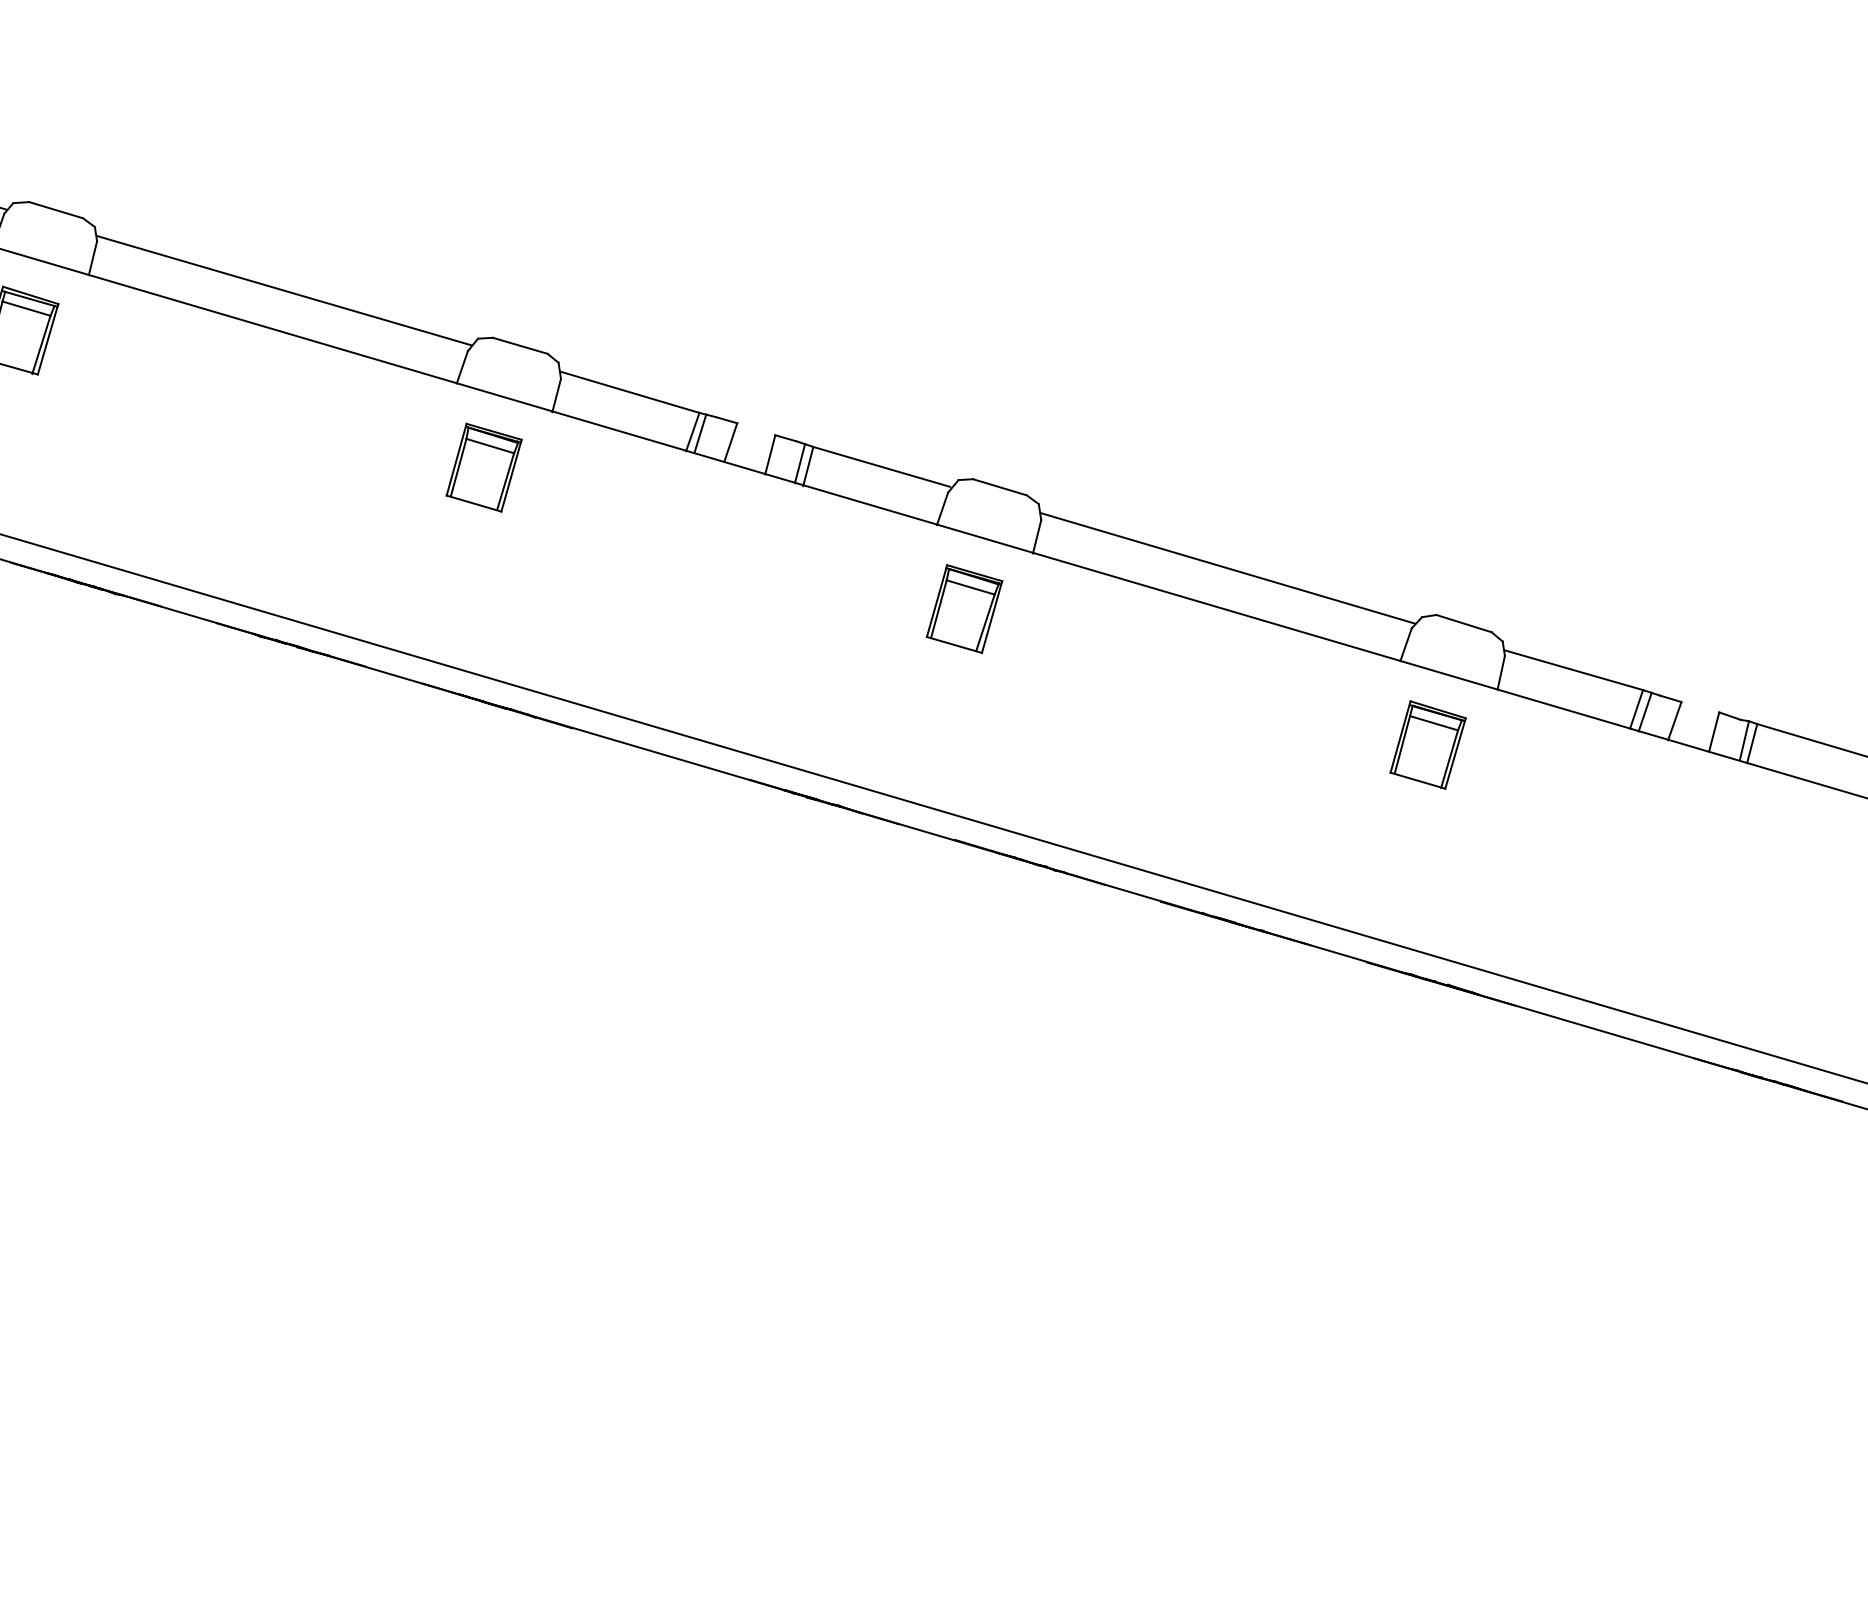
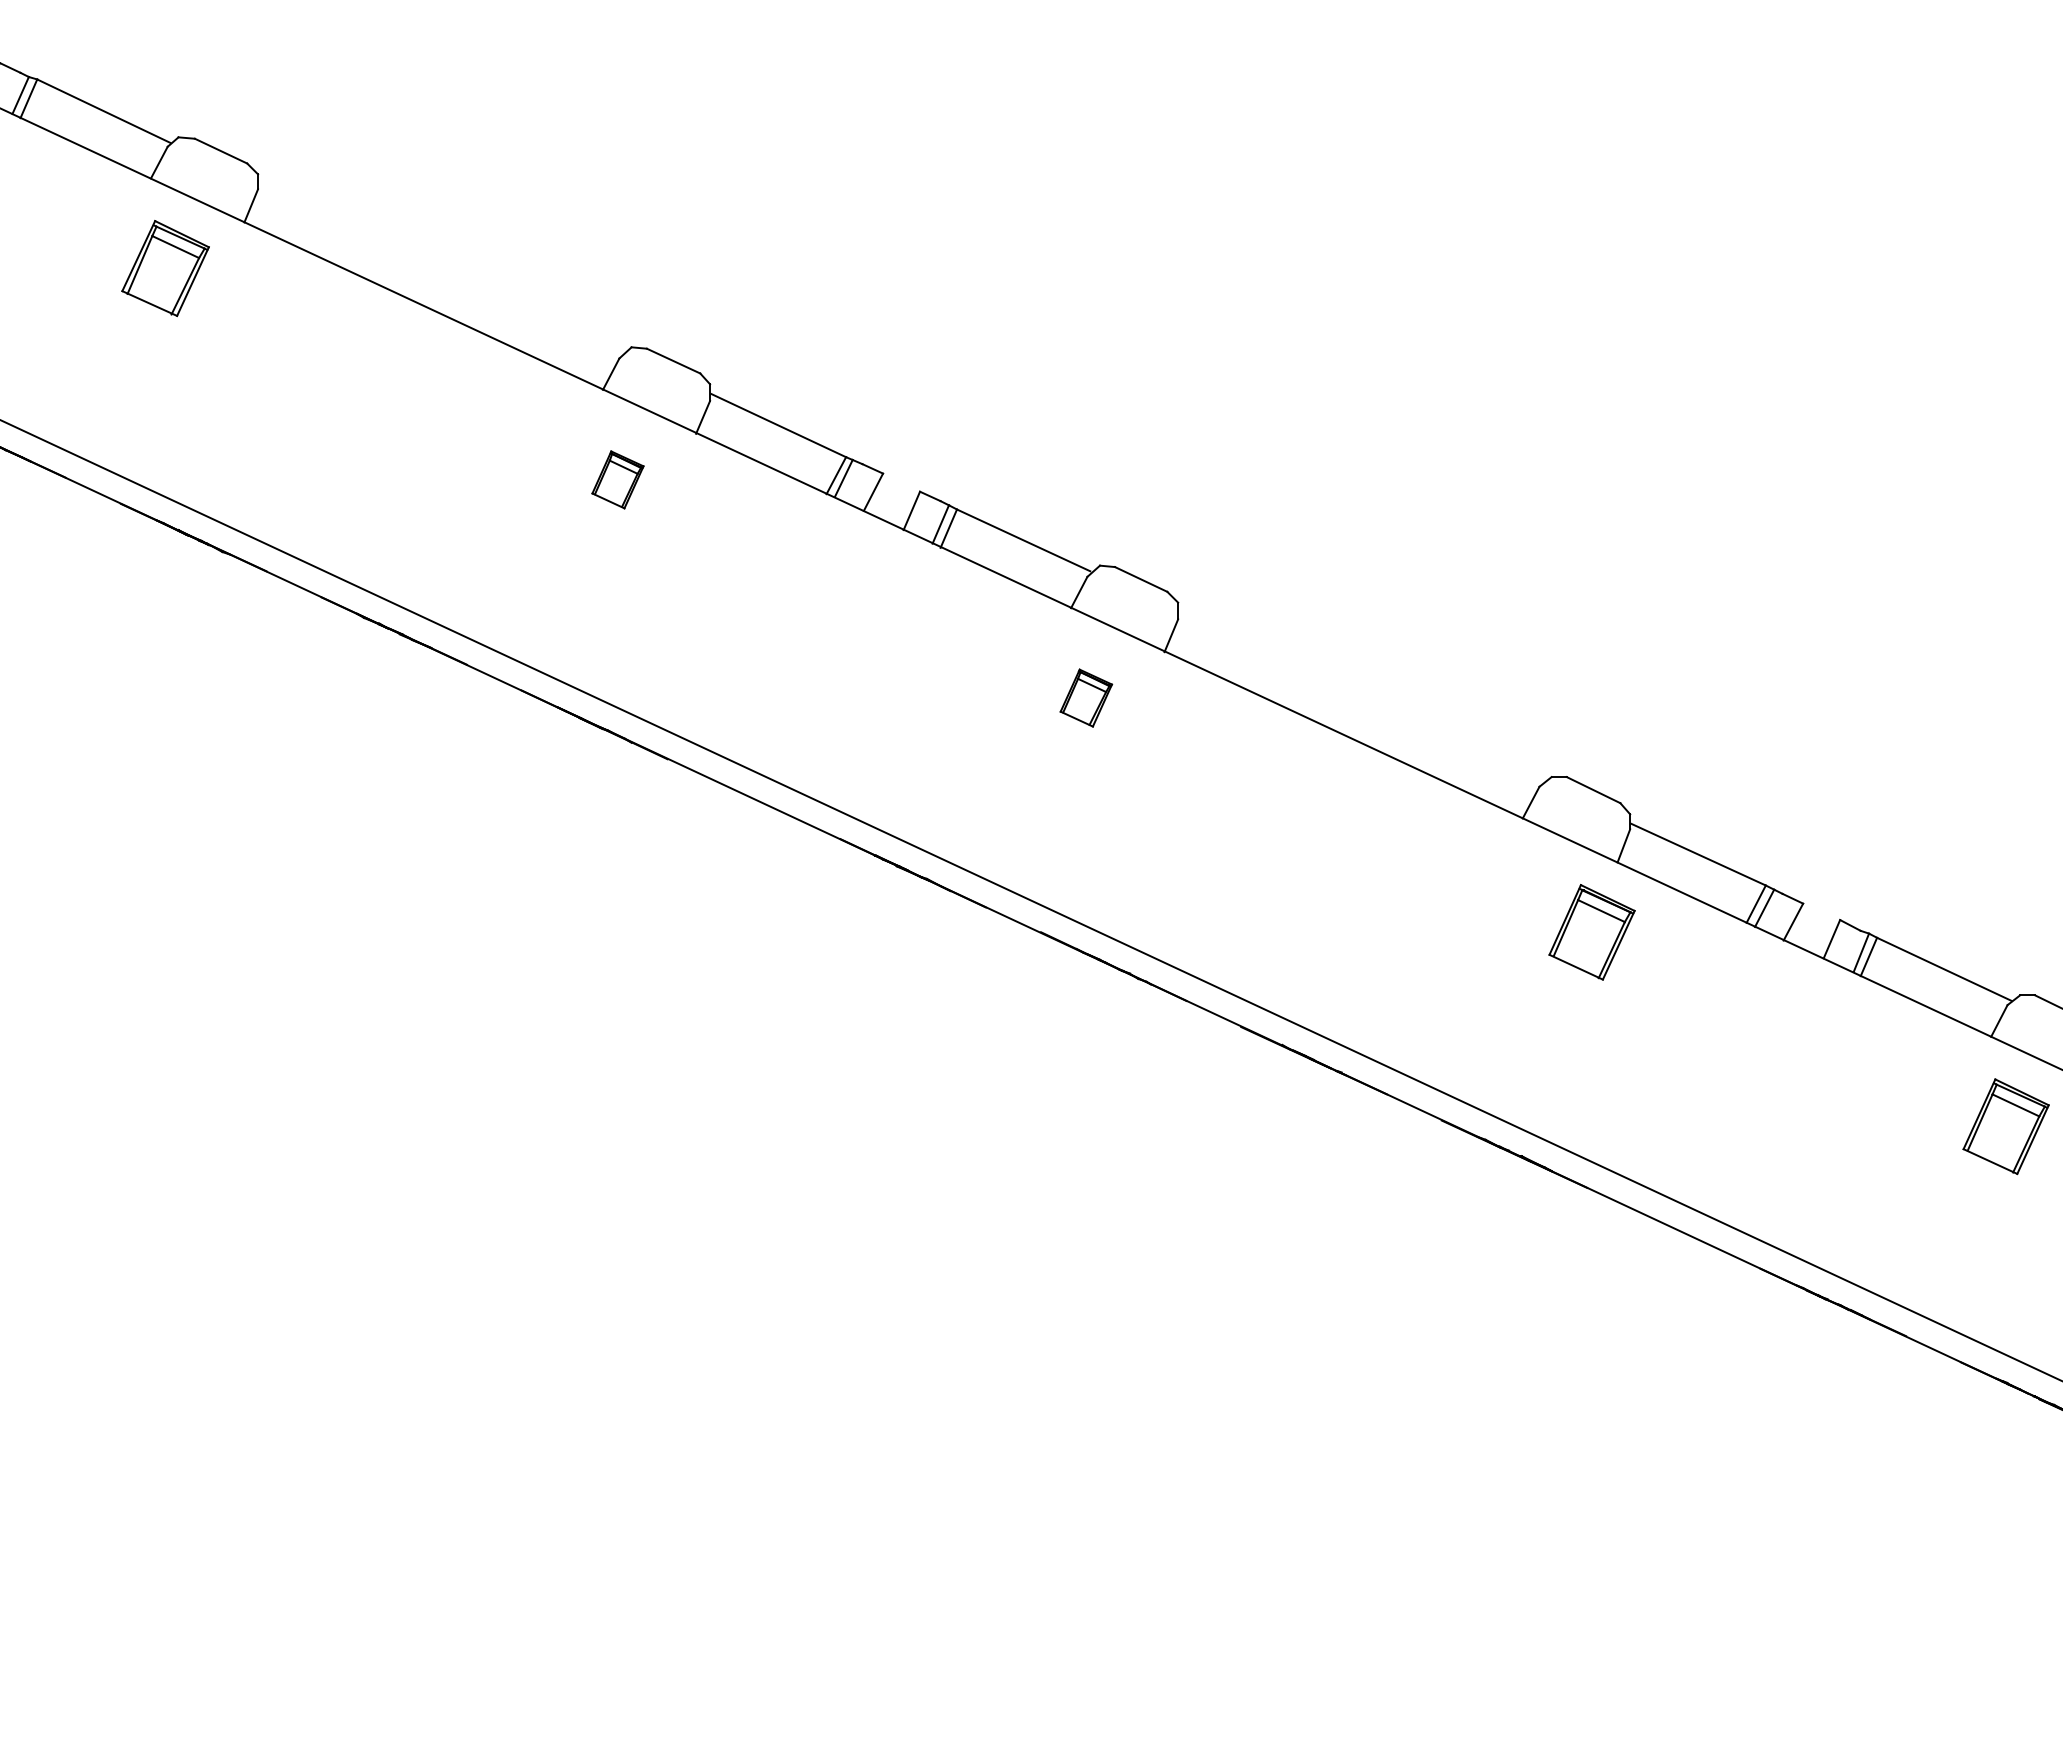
line: (284, 290) -> (441, 268), removed
part: (483, 467) -> (617, 479), size x0.6
line: (1228, 568) -> (1361, 697), removed
part: (964, 608) -> (1086, 697), size x0.6
part: (1427, 745) -> (1591, 932), moved

